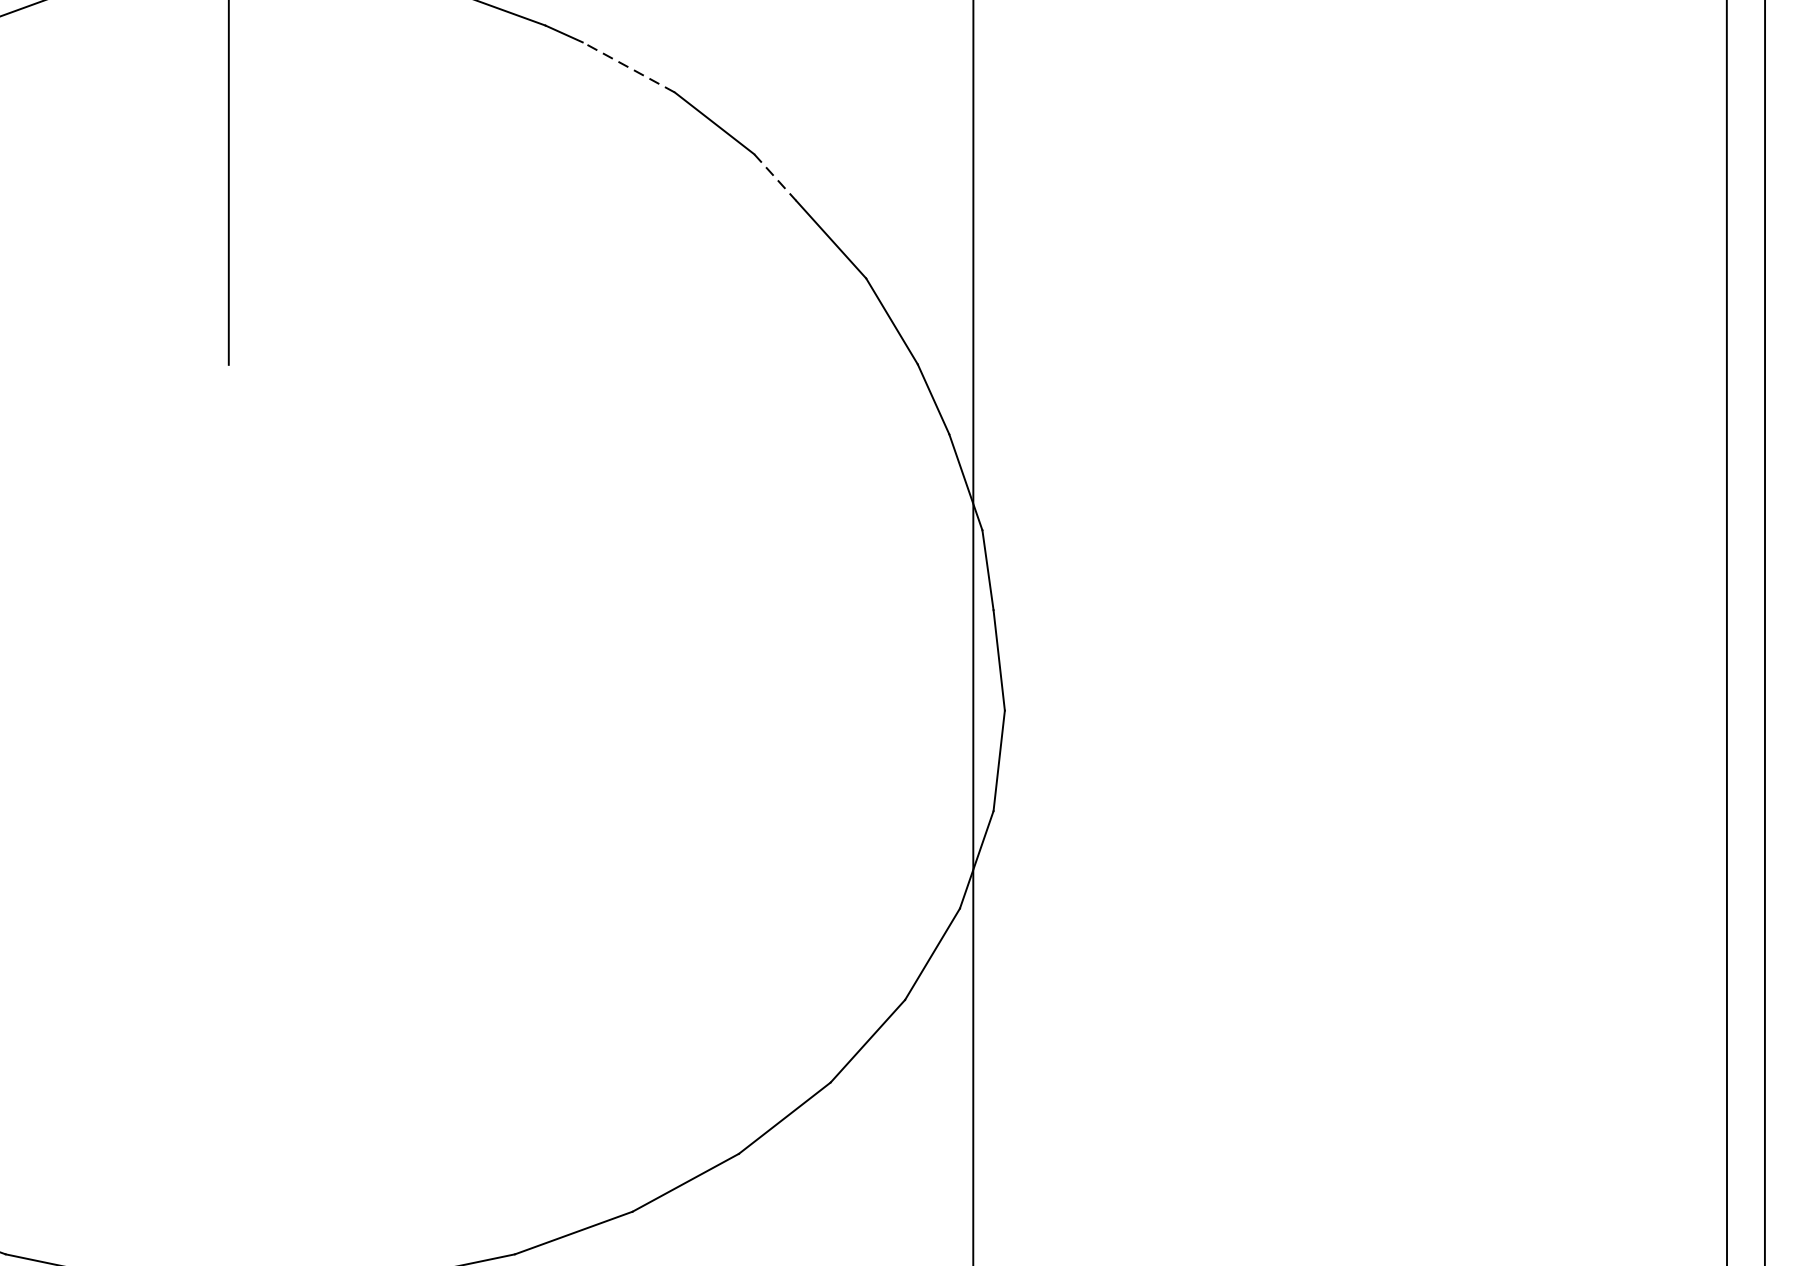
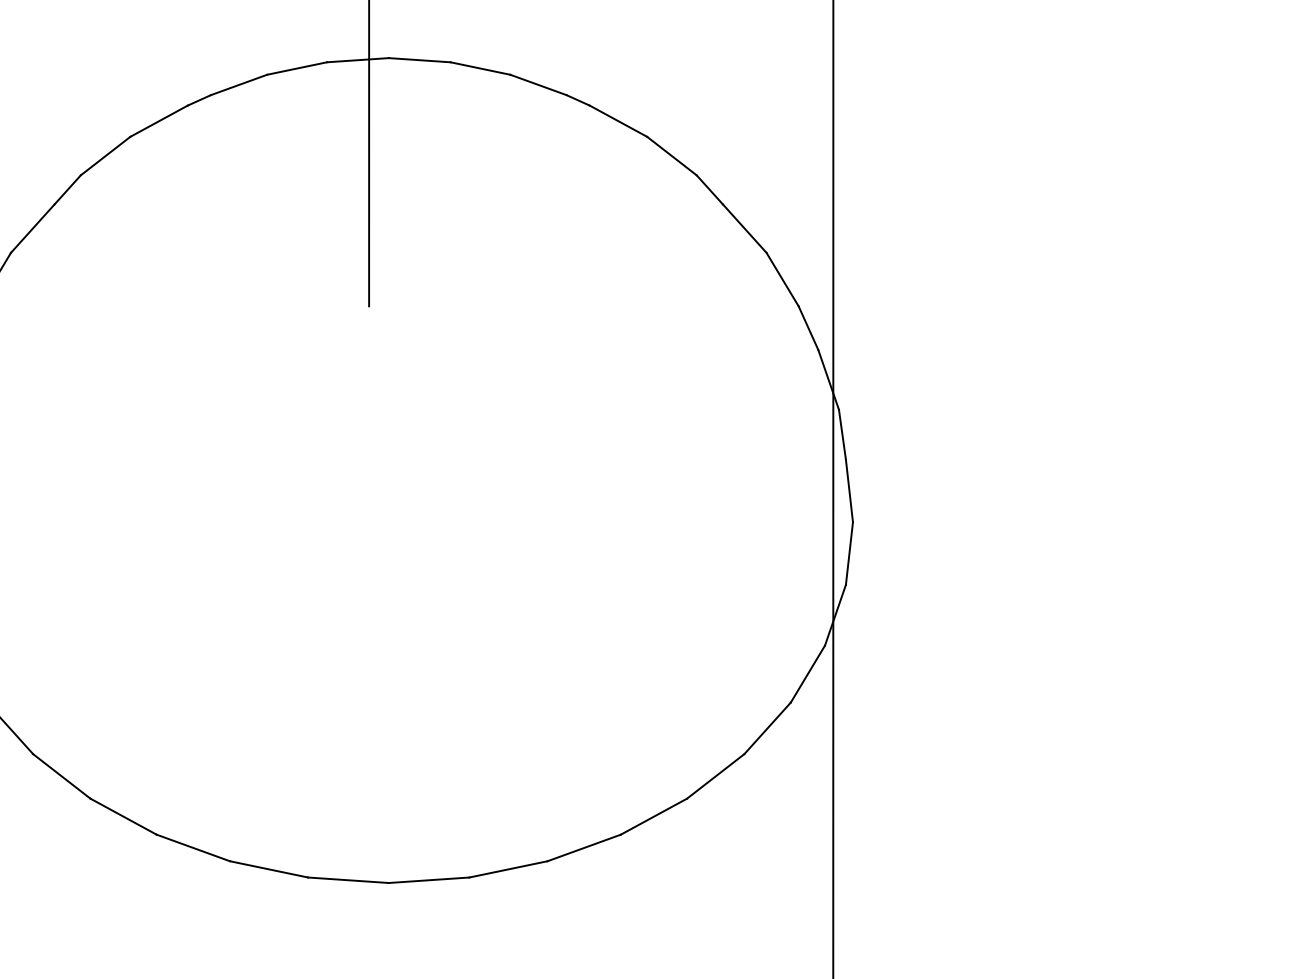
line: (628, 67) -> (618, 121), dashed -> solid
line: (774, 176) -> (709, 189), dashed -> solid

